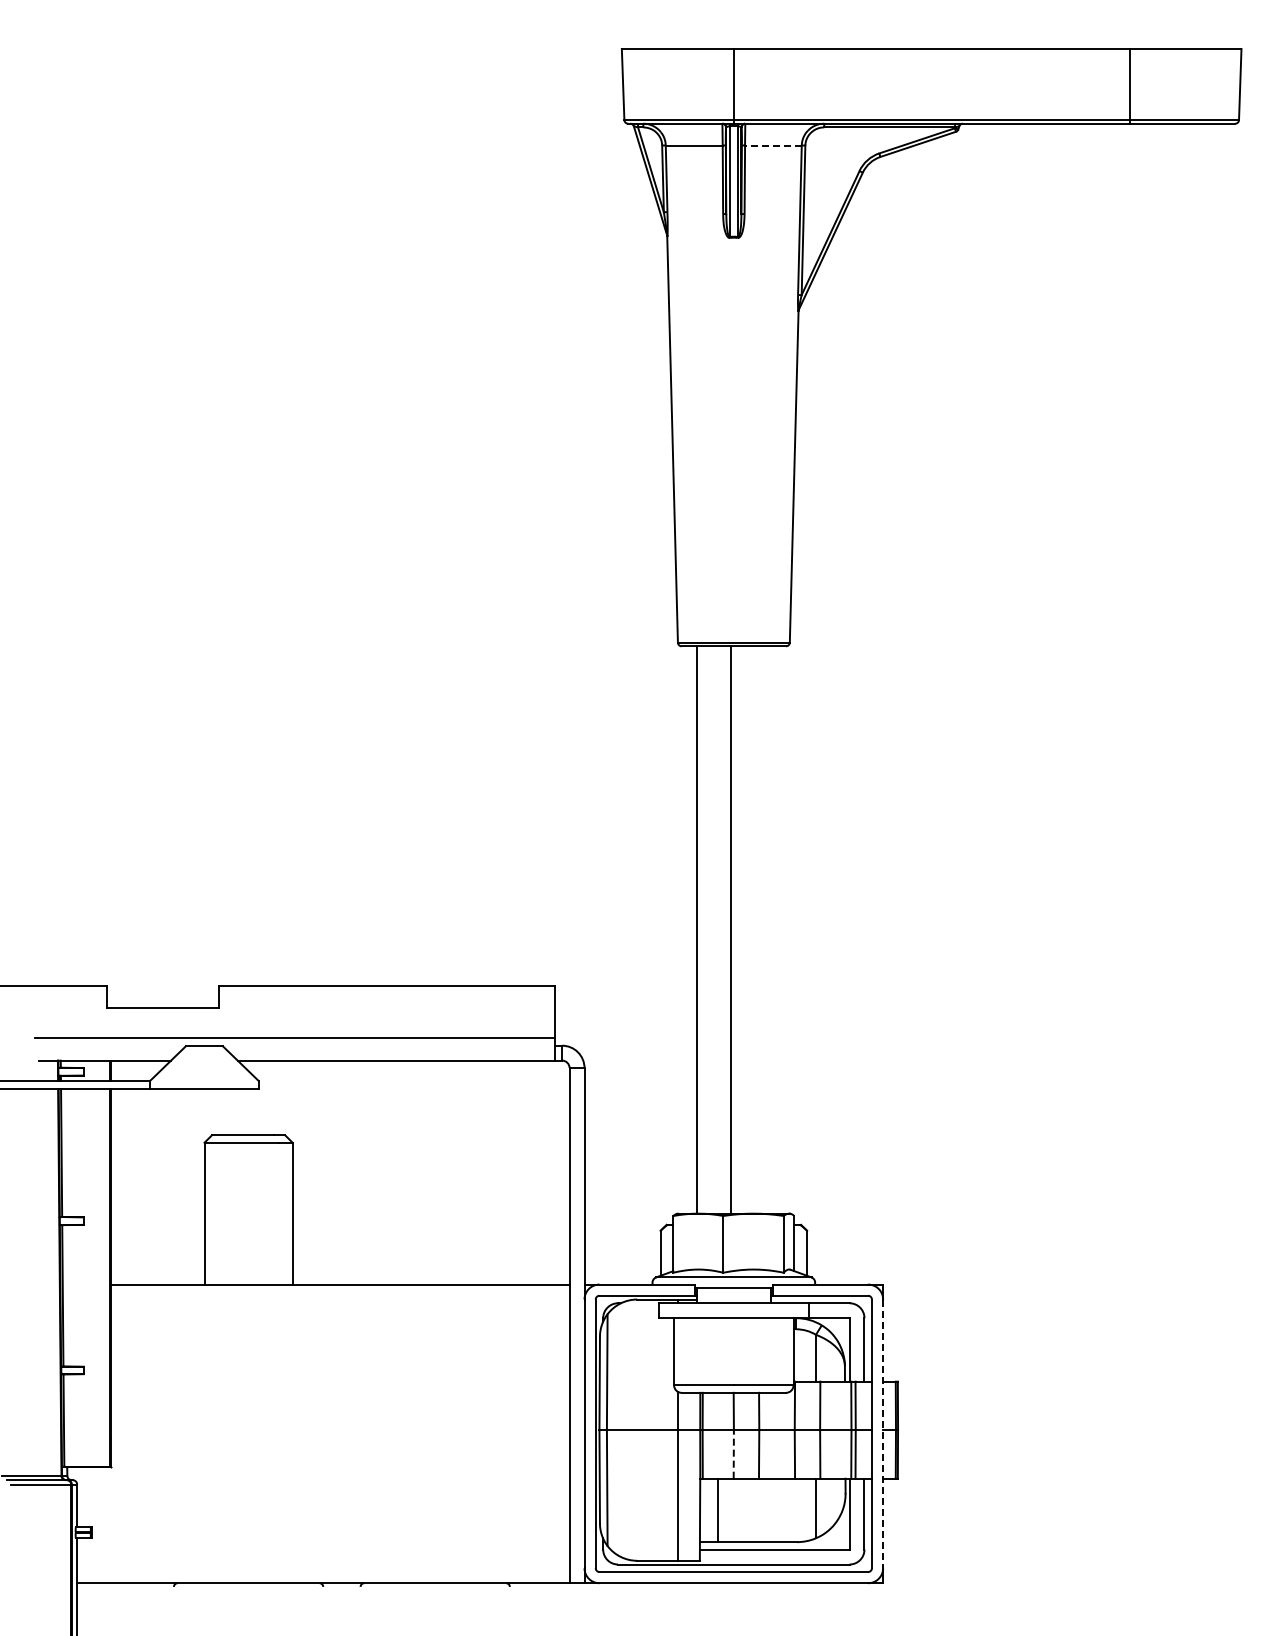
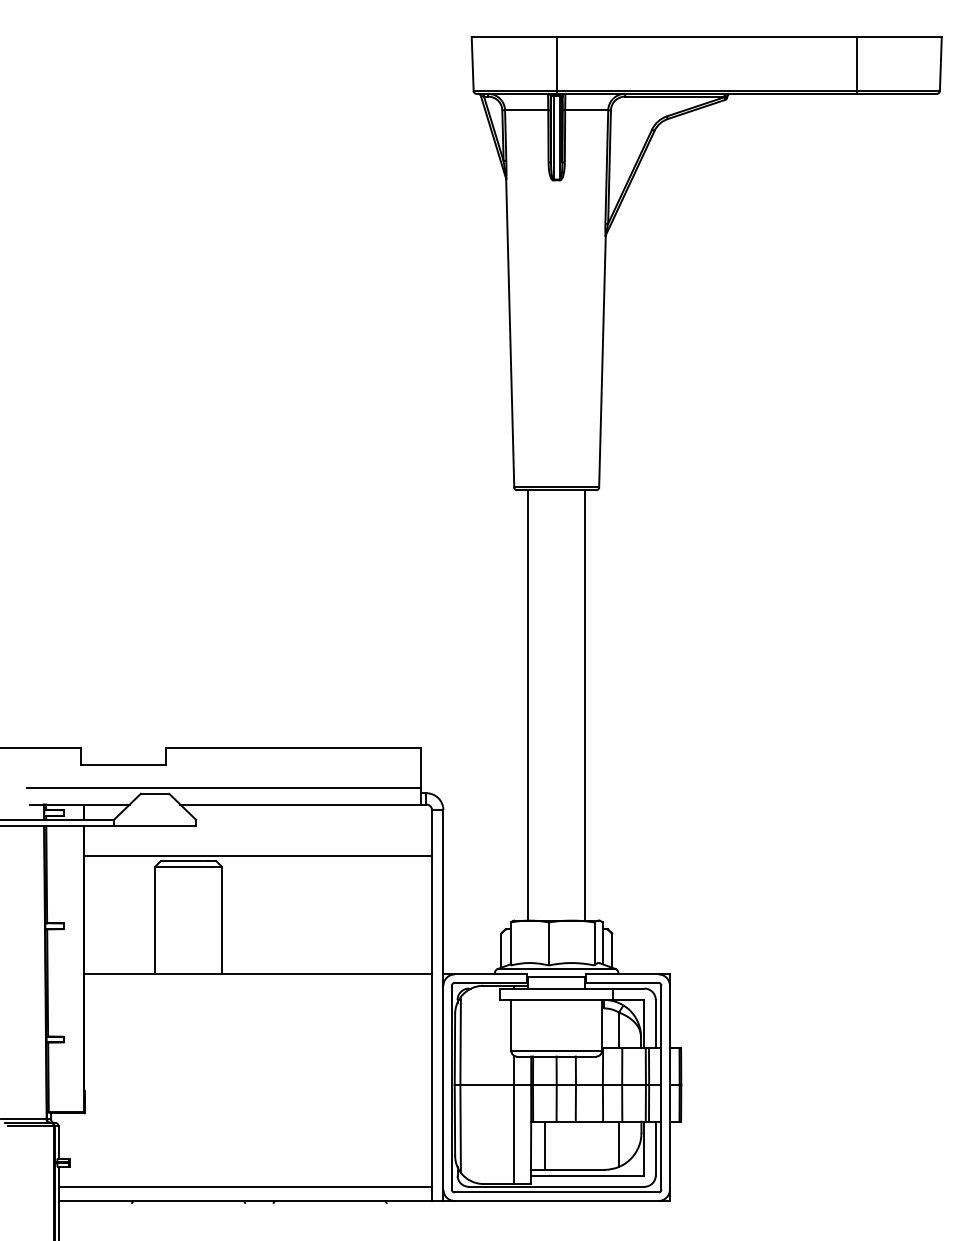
line: (772, 145) -> (586, 110), dashed -> solid
line: (731, 929) -> (585, 705), moved
line: (340, 1127) -> (258, 855), added
line: (883, 1434) -> (670, 1088), dashed -> solid
line: (733, 1453) -> (556, 1102), dashed -> solid
line: (323, 1564) -> (245, 1186), added

